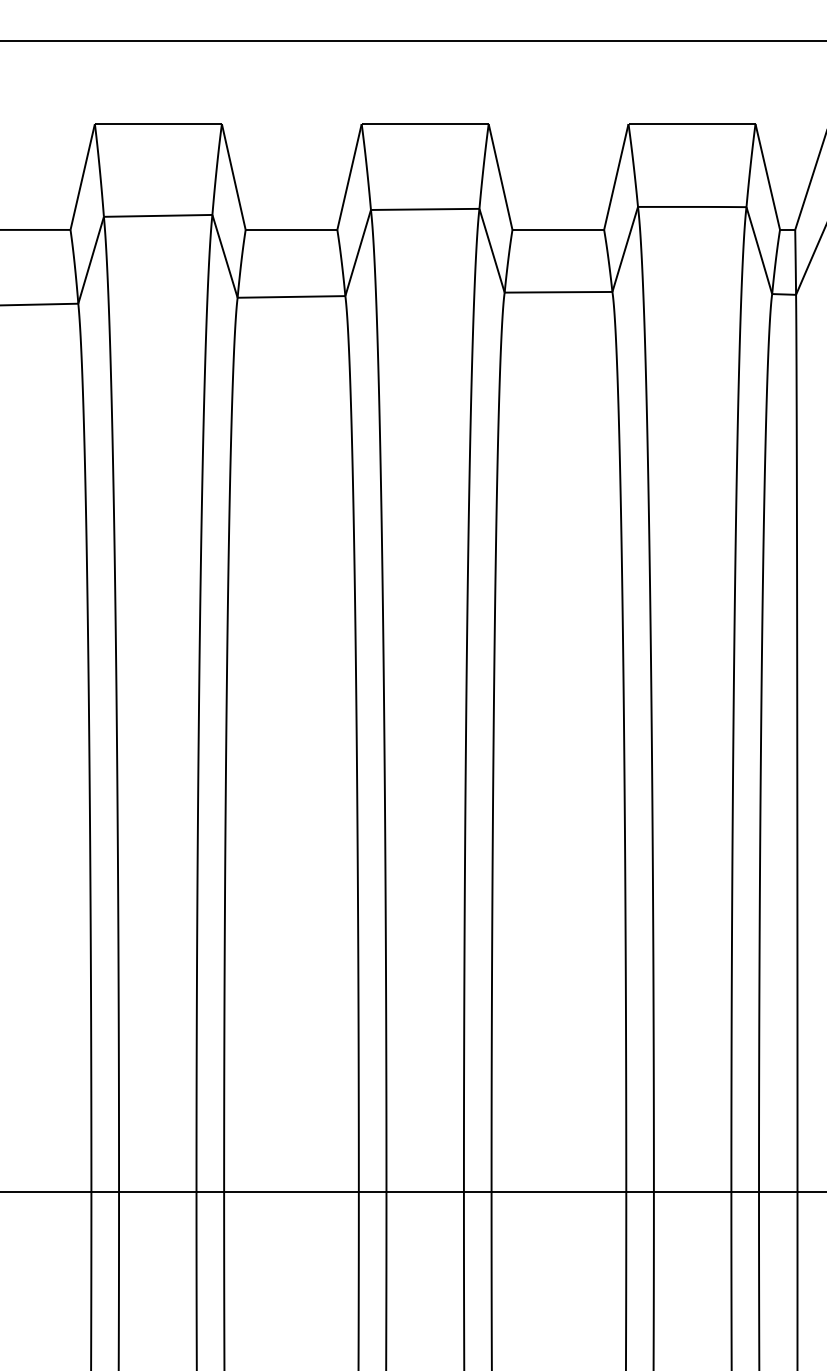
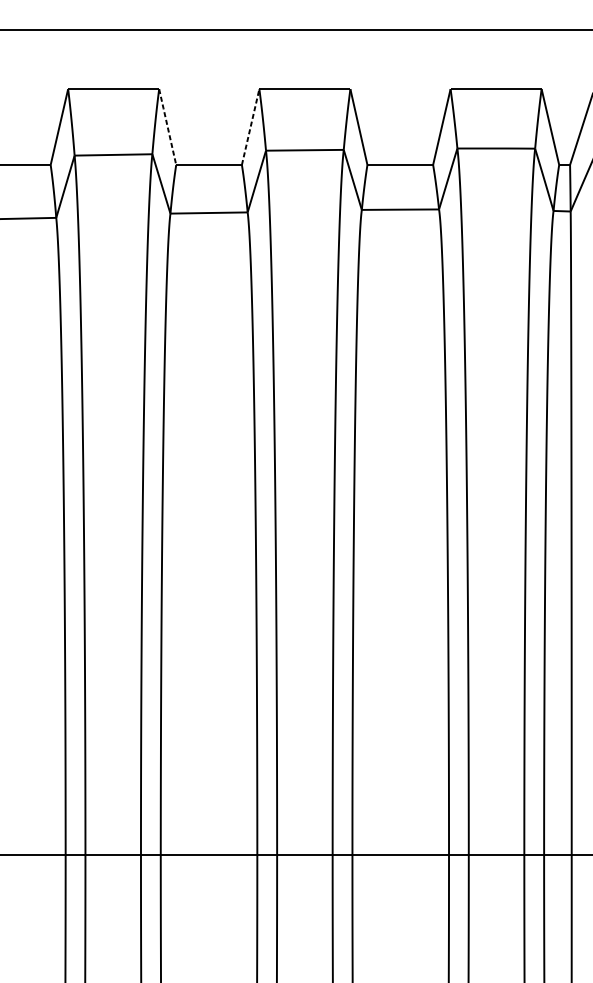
line: (349, 176) -> (250, 126), solid -> dashed
line: (233, 177) -> (167, 127), solid -> dashed

